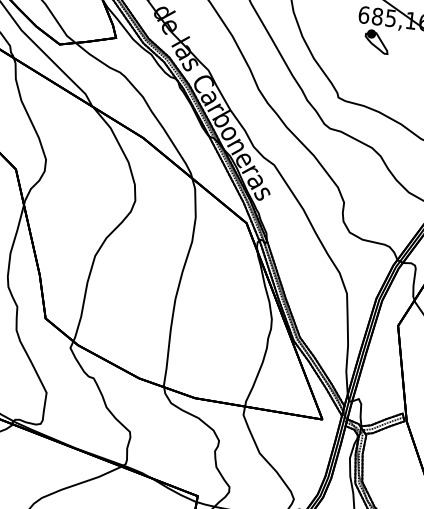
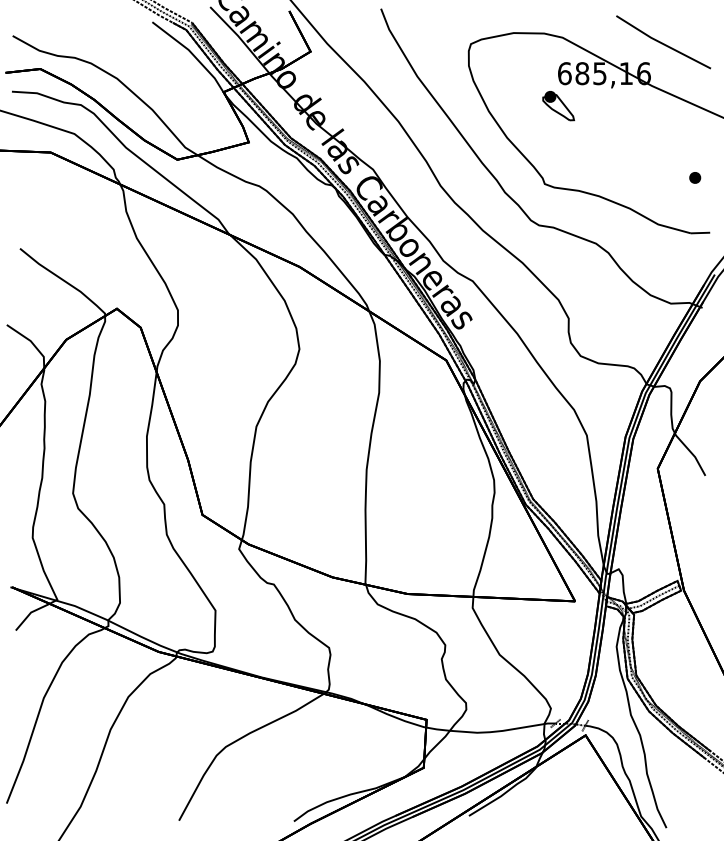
part: (376, 42) -> (558, 106), moved

